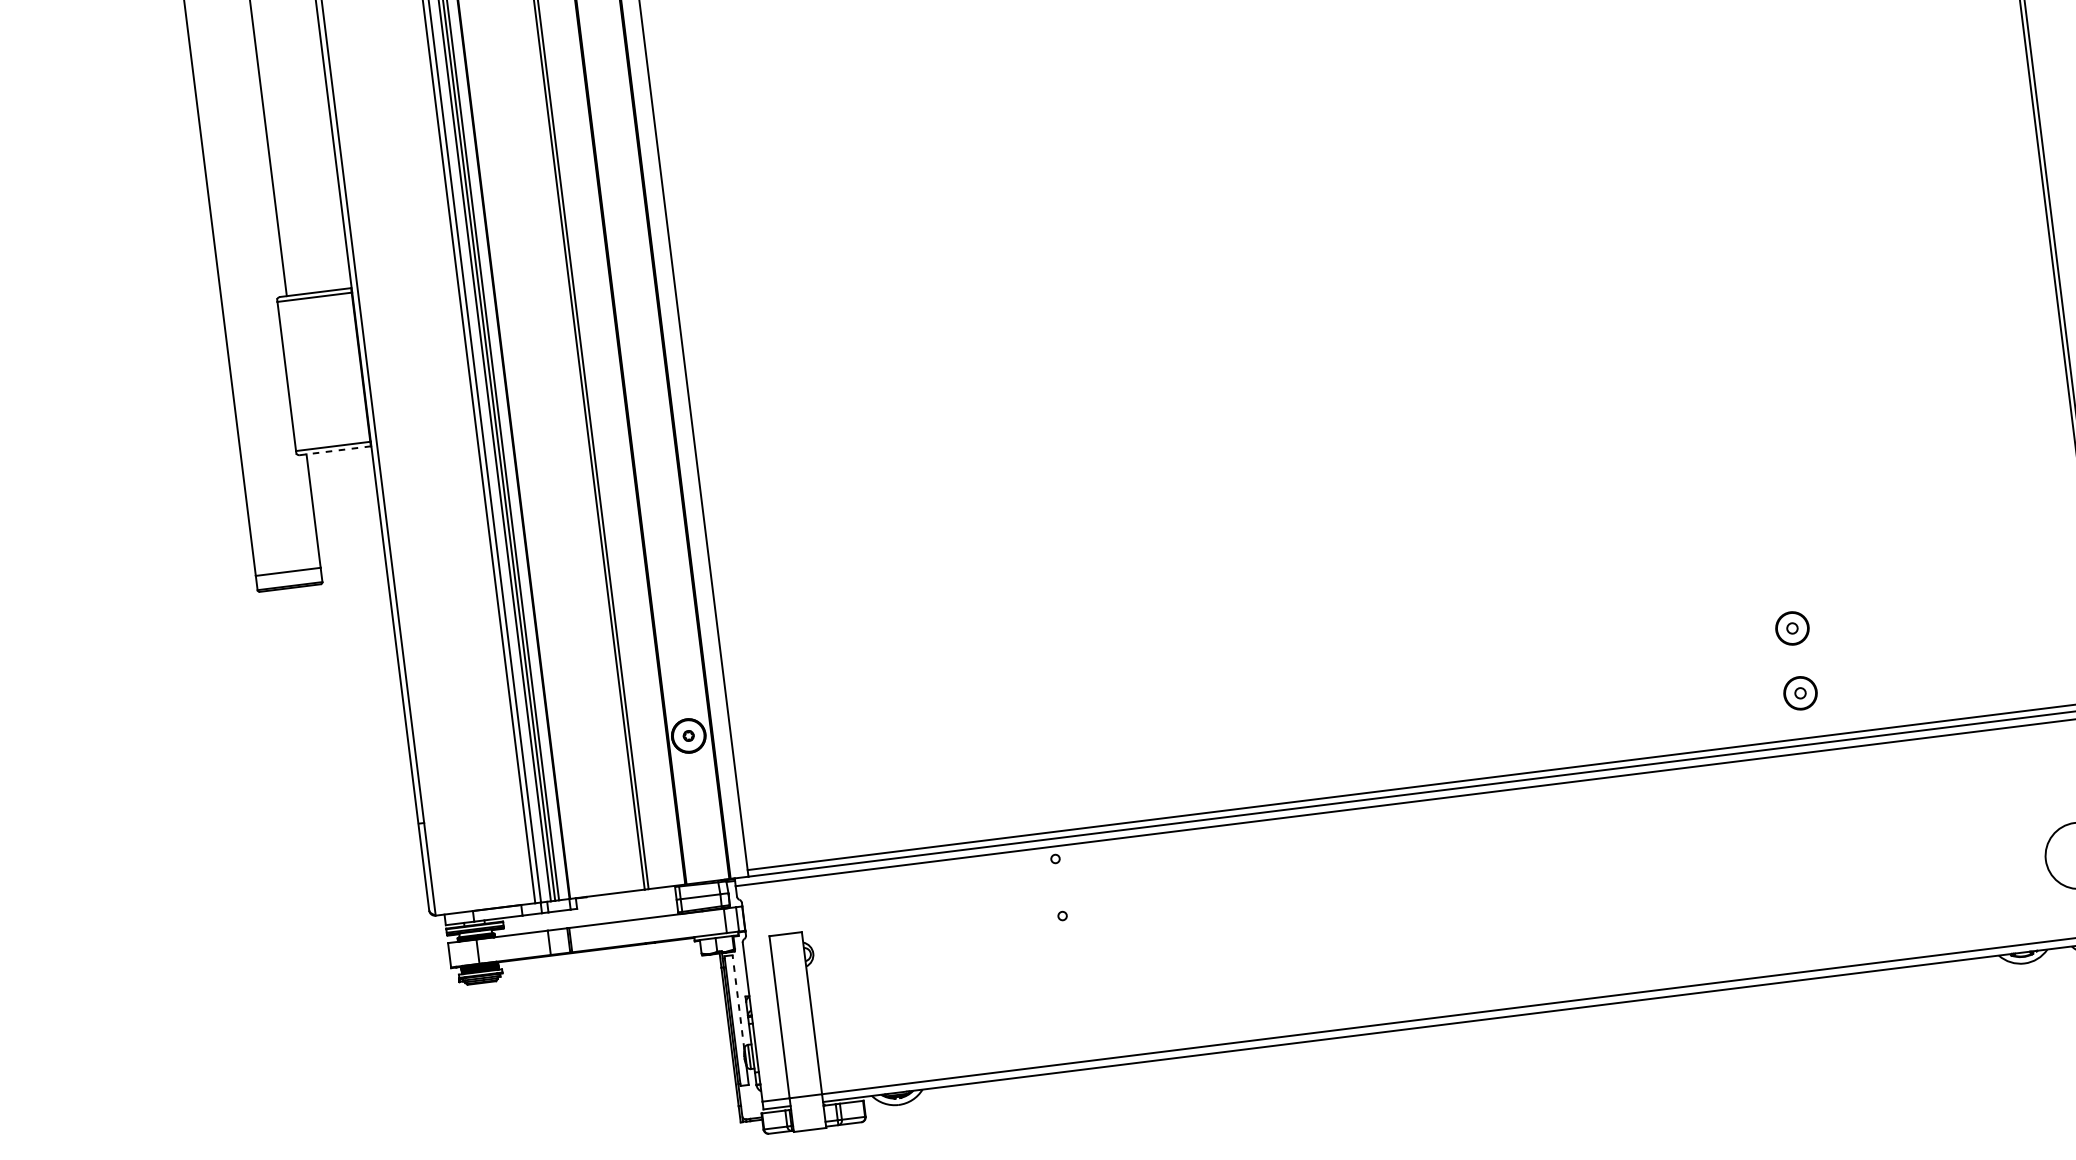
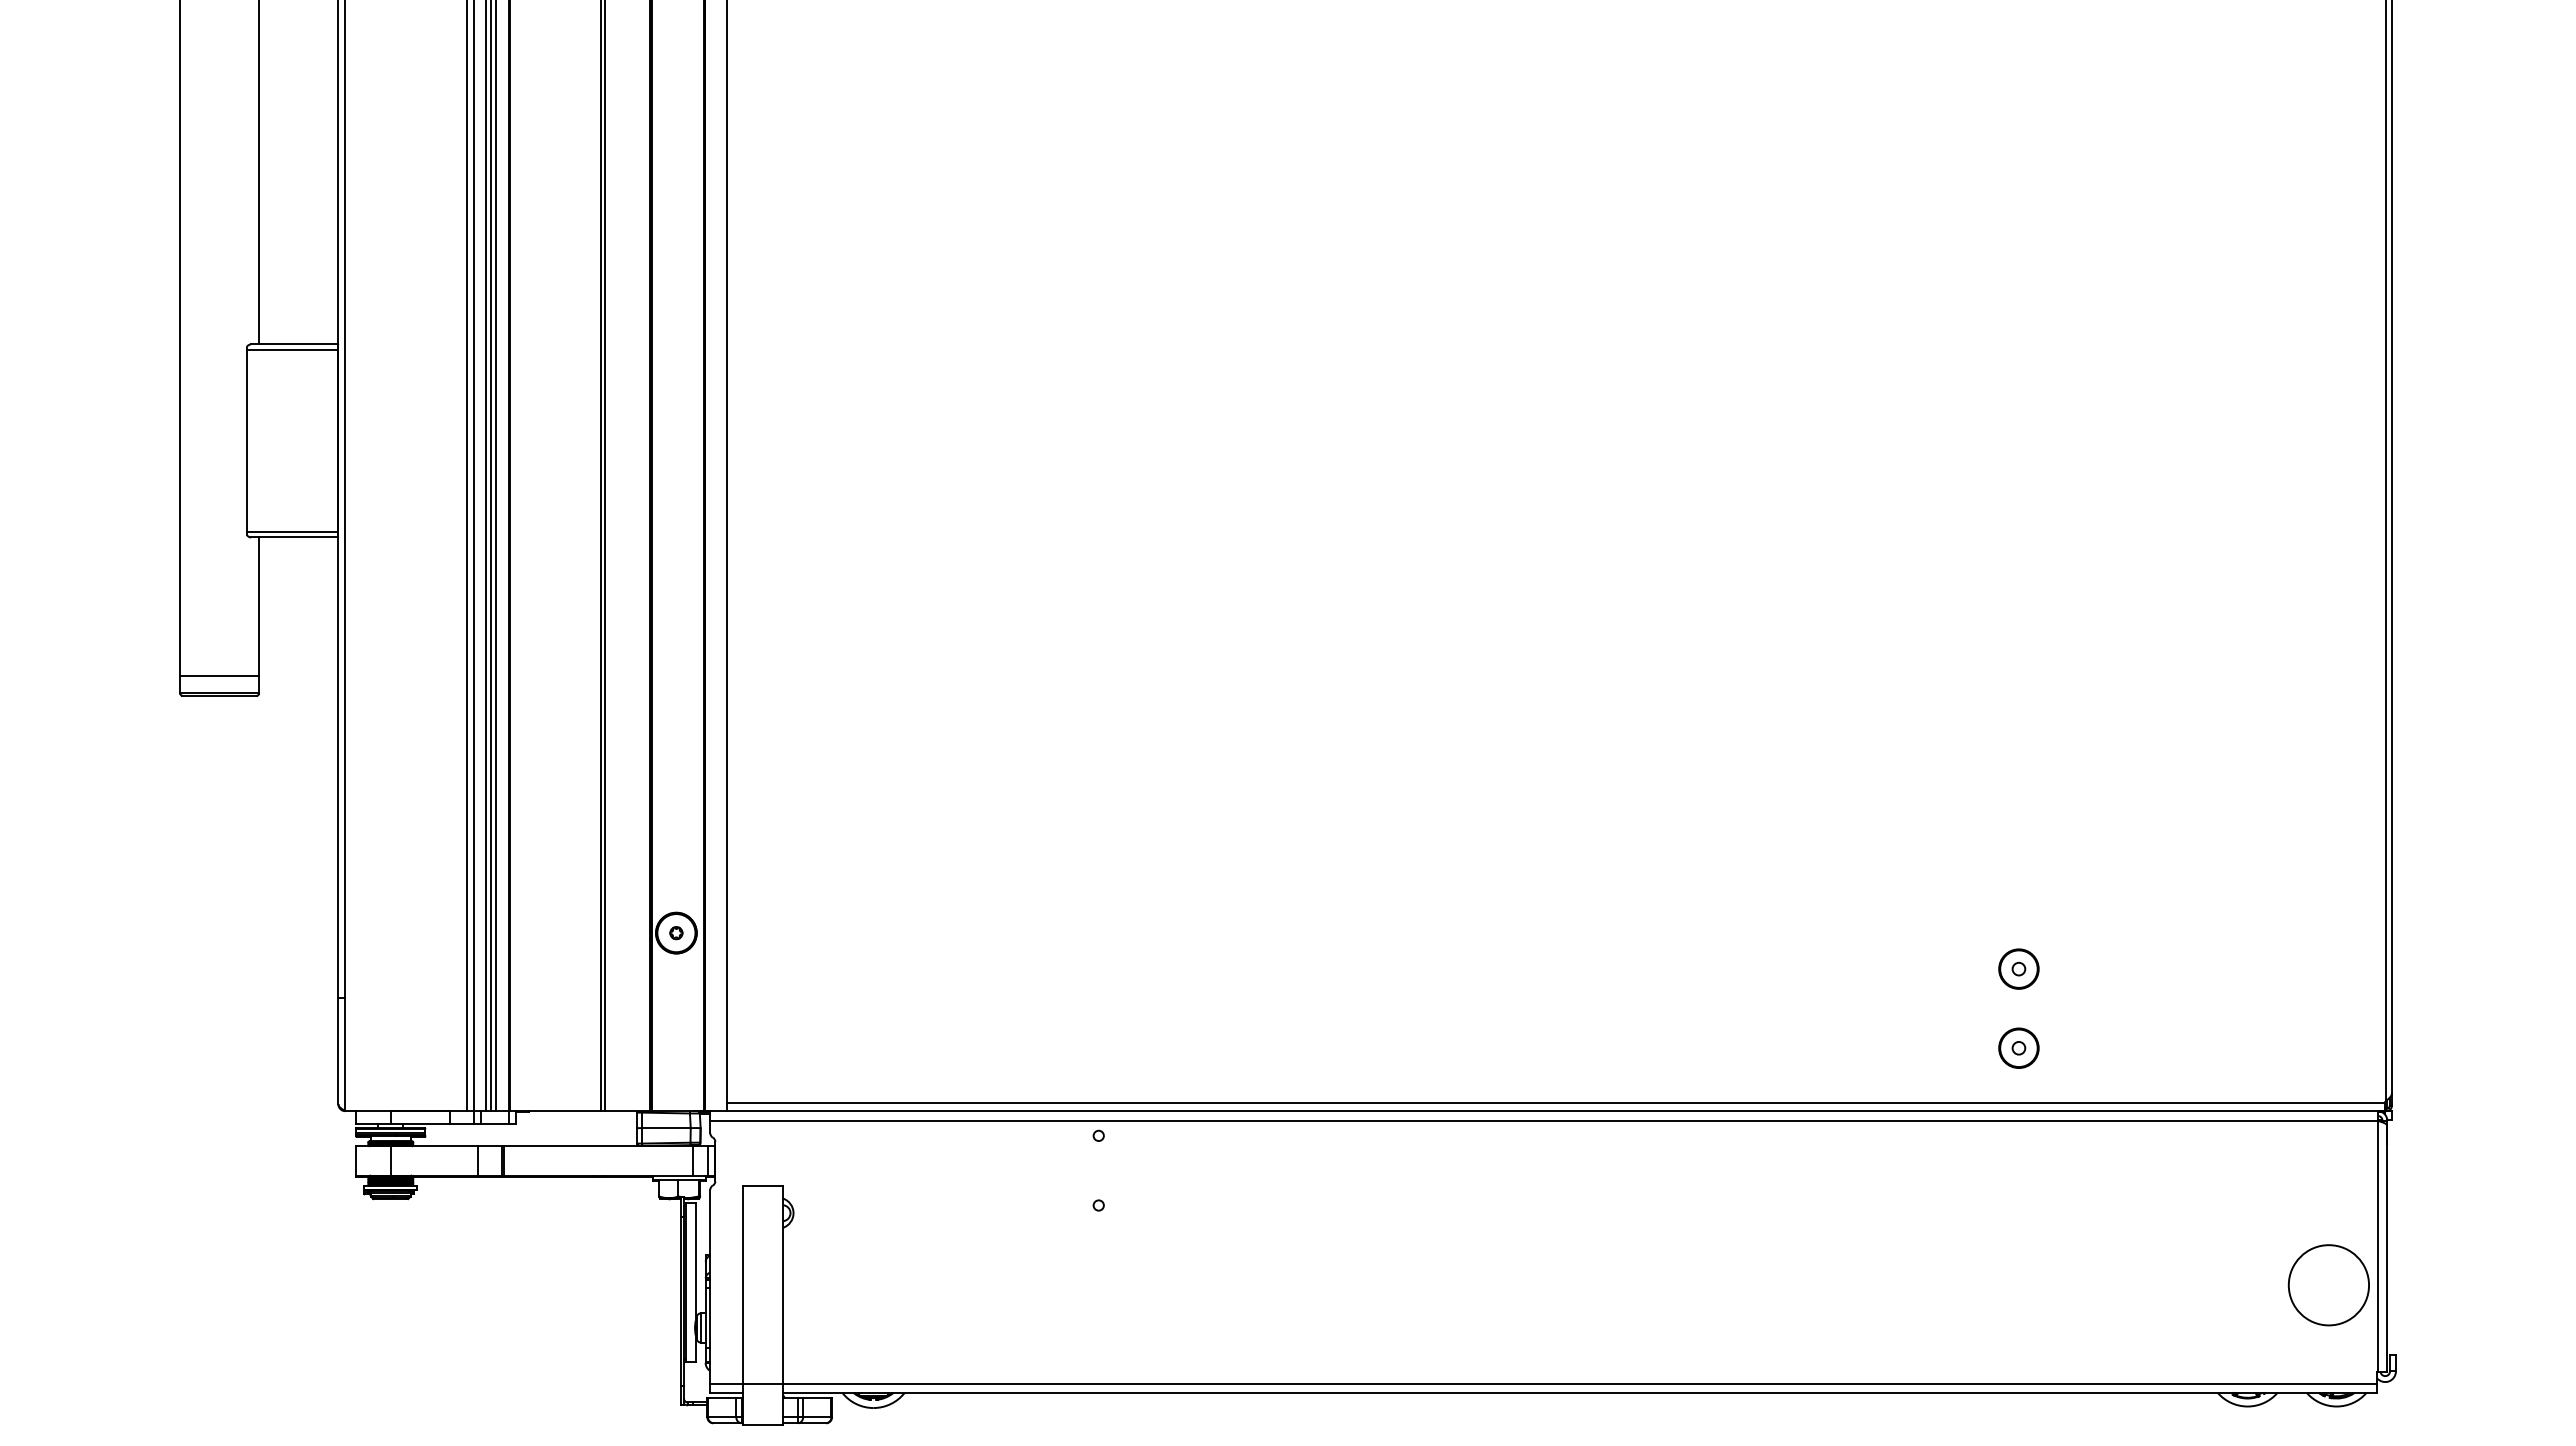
line: (335, 450) -> (294, 537), dashed -> solid
line: (738, 1002) -> (696, 1260), dashed -> solid

